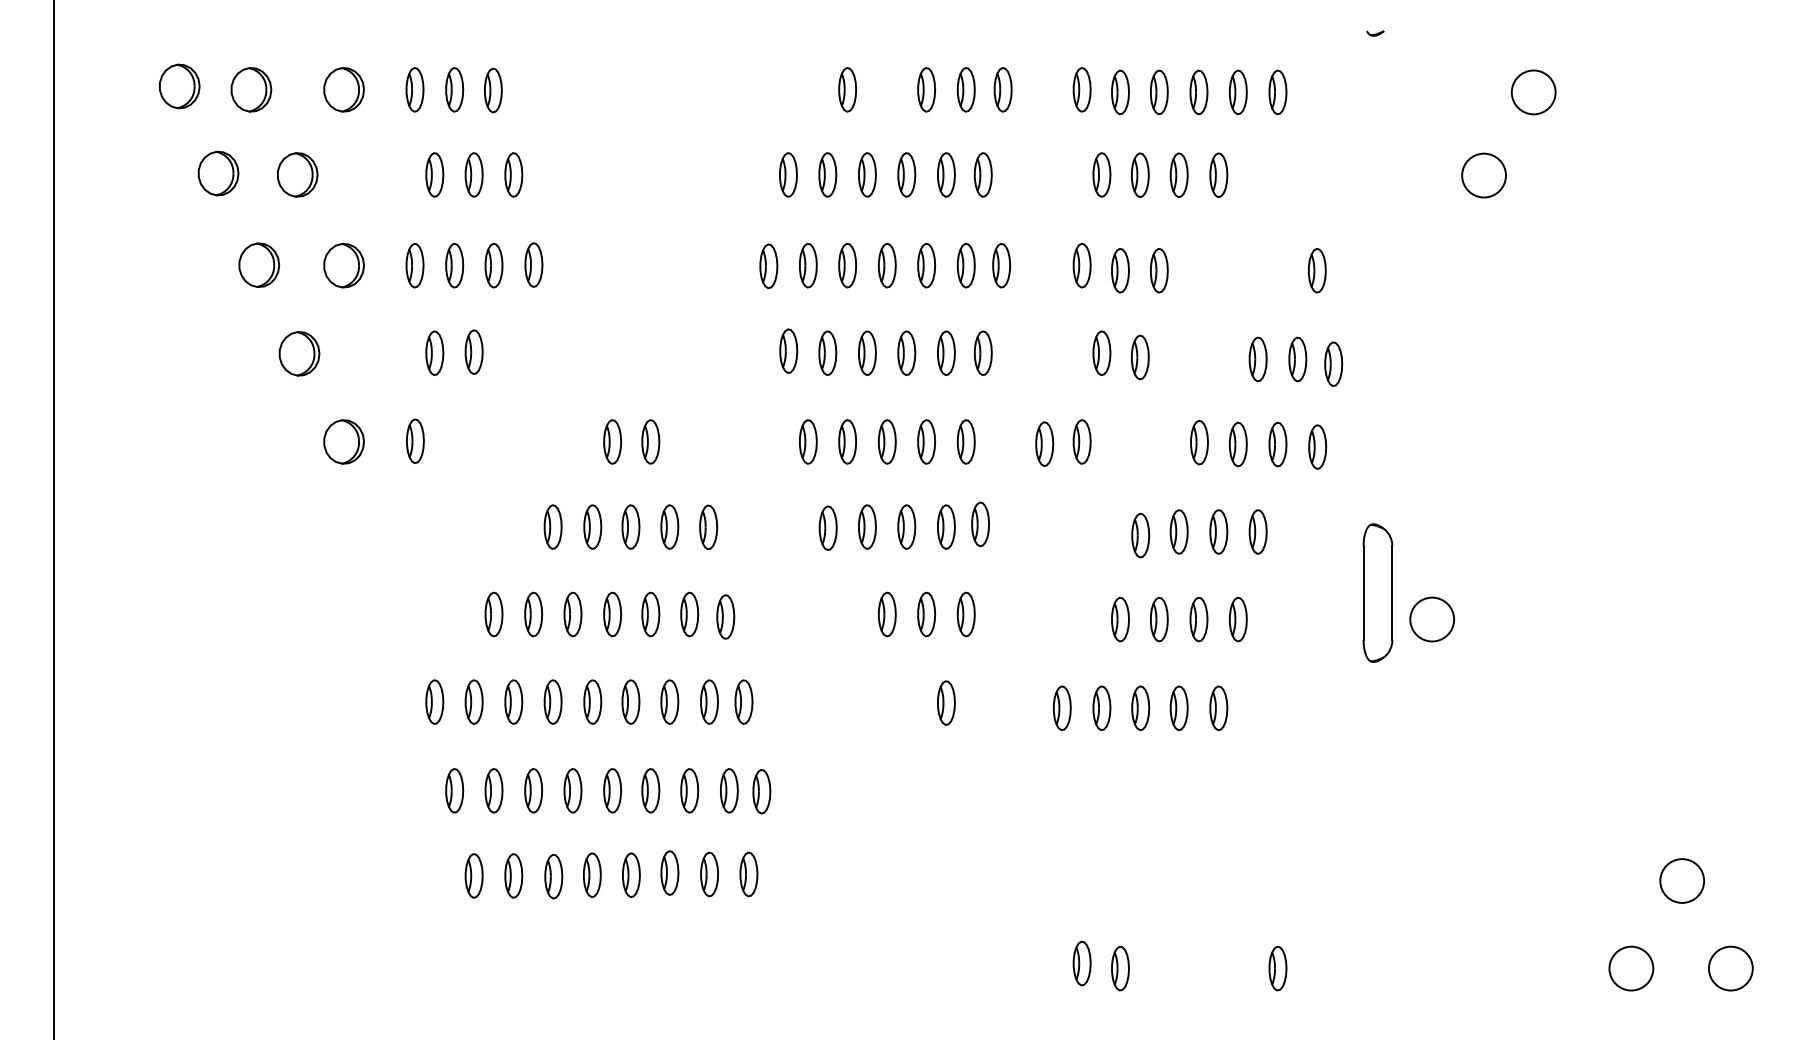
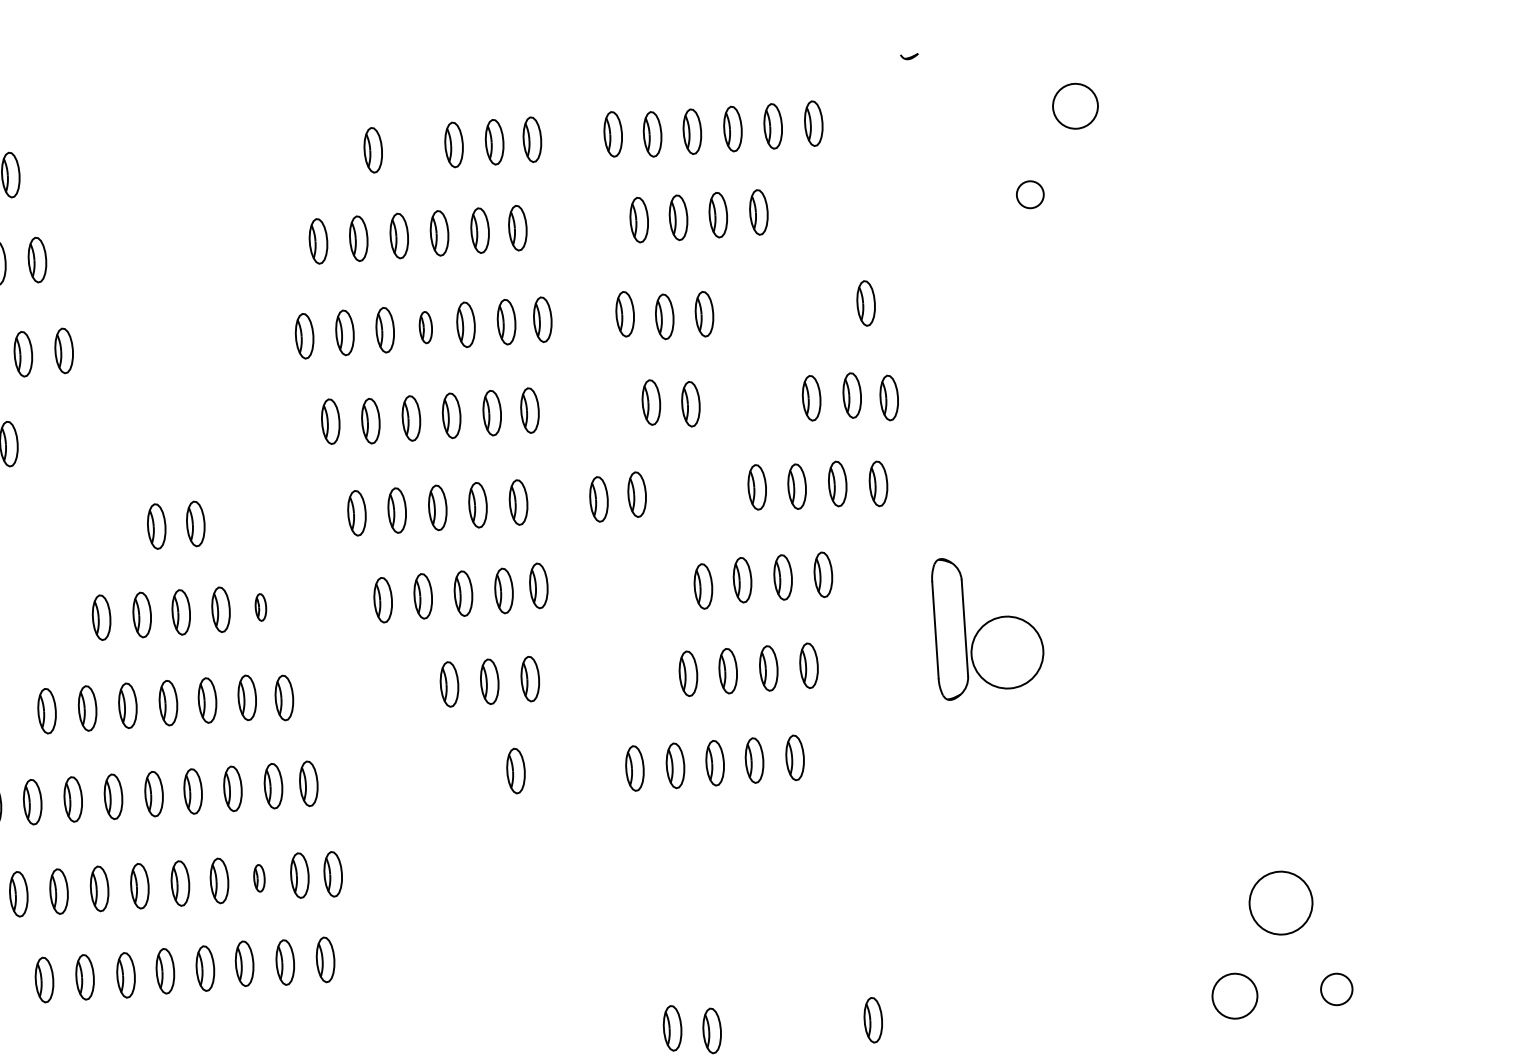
circle: (1483, 175) -> (1029, 194), size x0.6
part: (887, 265) -> (426, 327), size x0.7
part: (708, 527) -> (260, 607), size x0.6
circle: (1432, 619) -> (1007, 652), size x1.6
part: (689, 790) -> (259, 877), size x0.6
circle: (1682, 880) -> (1281, 902), size x1.4
circle: (1730, 968) -> (1336, 989), size x0.7

